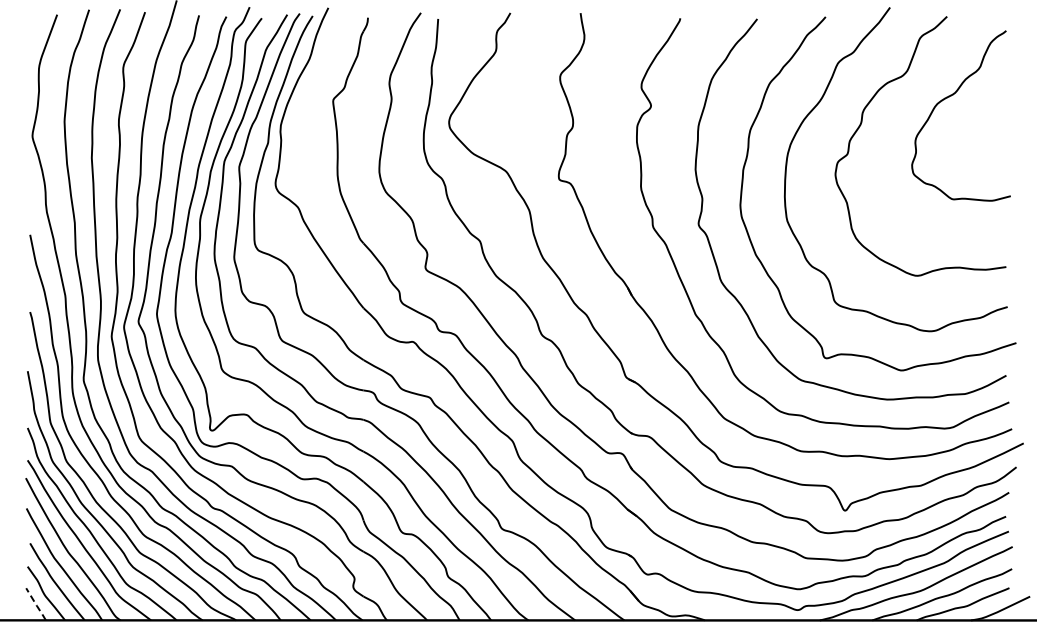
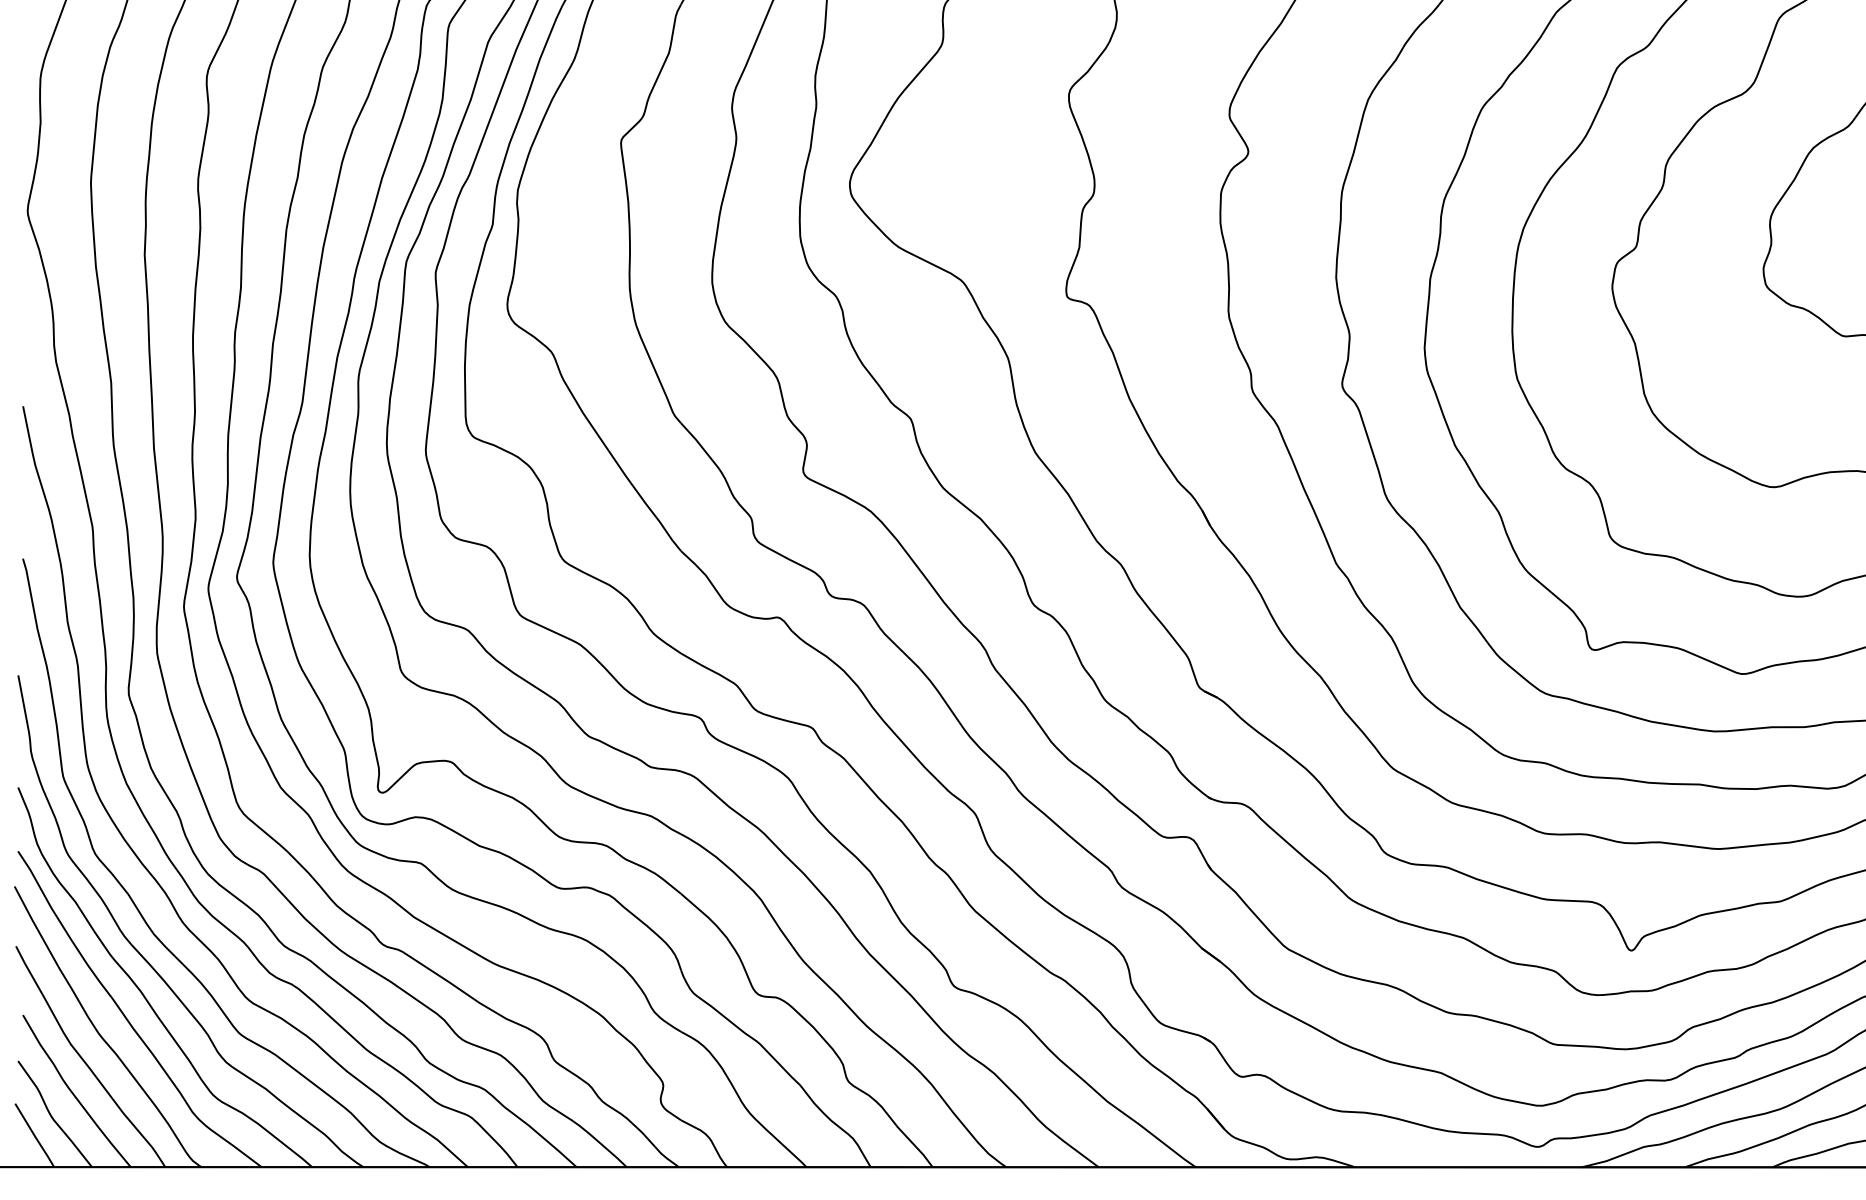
line: (36, 604) -> (35, 1135), dashed -> solid

